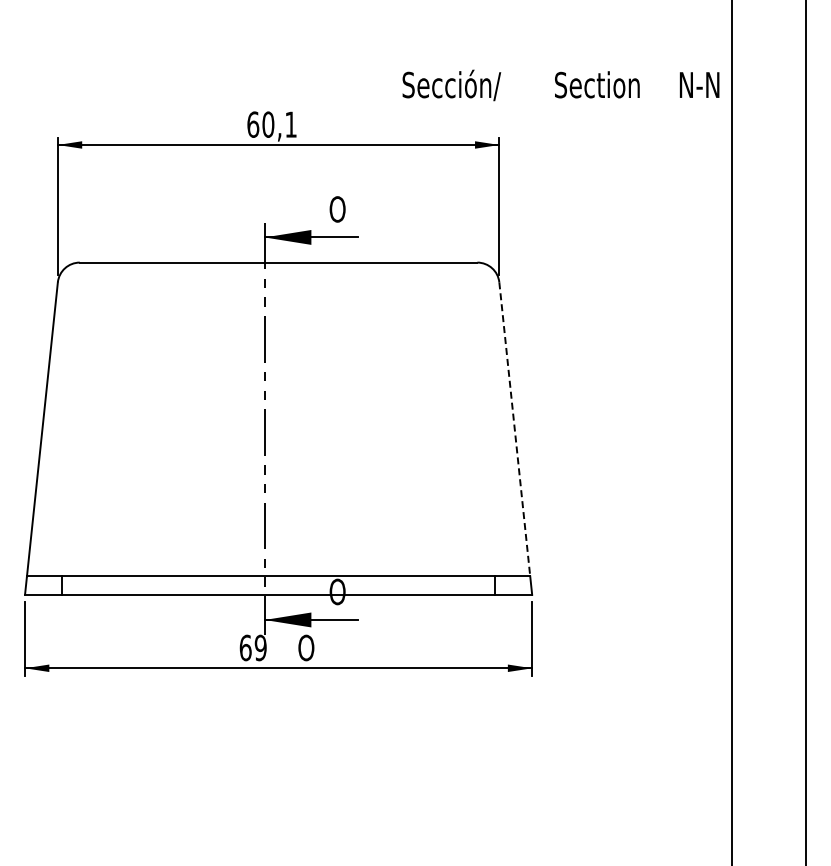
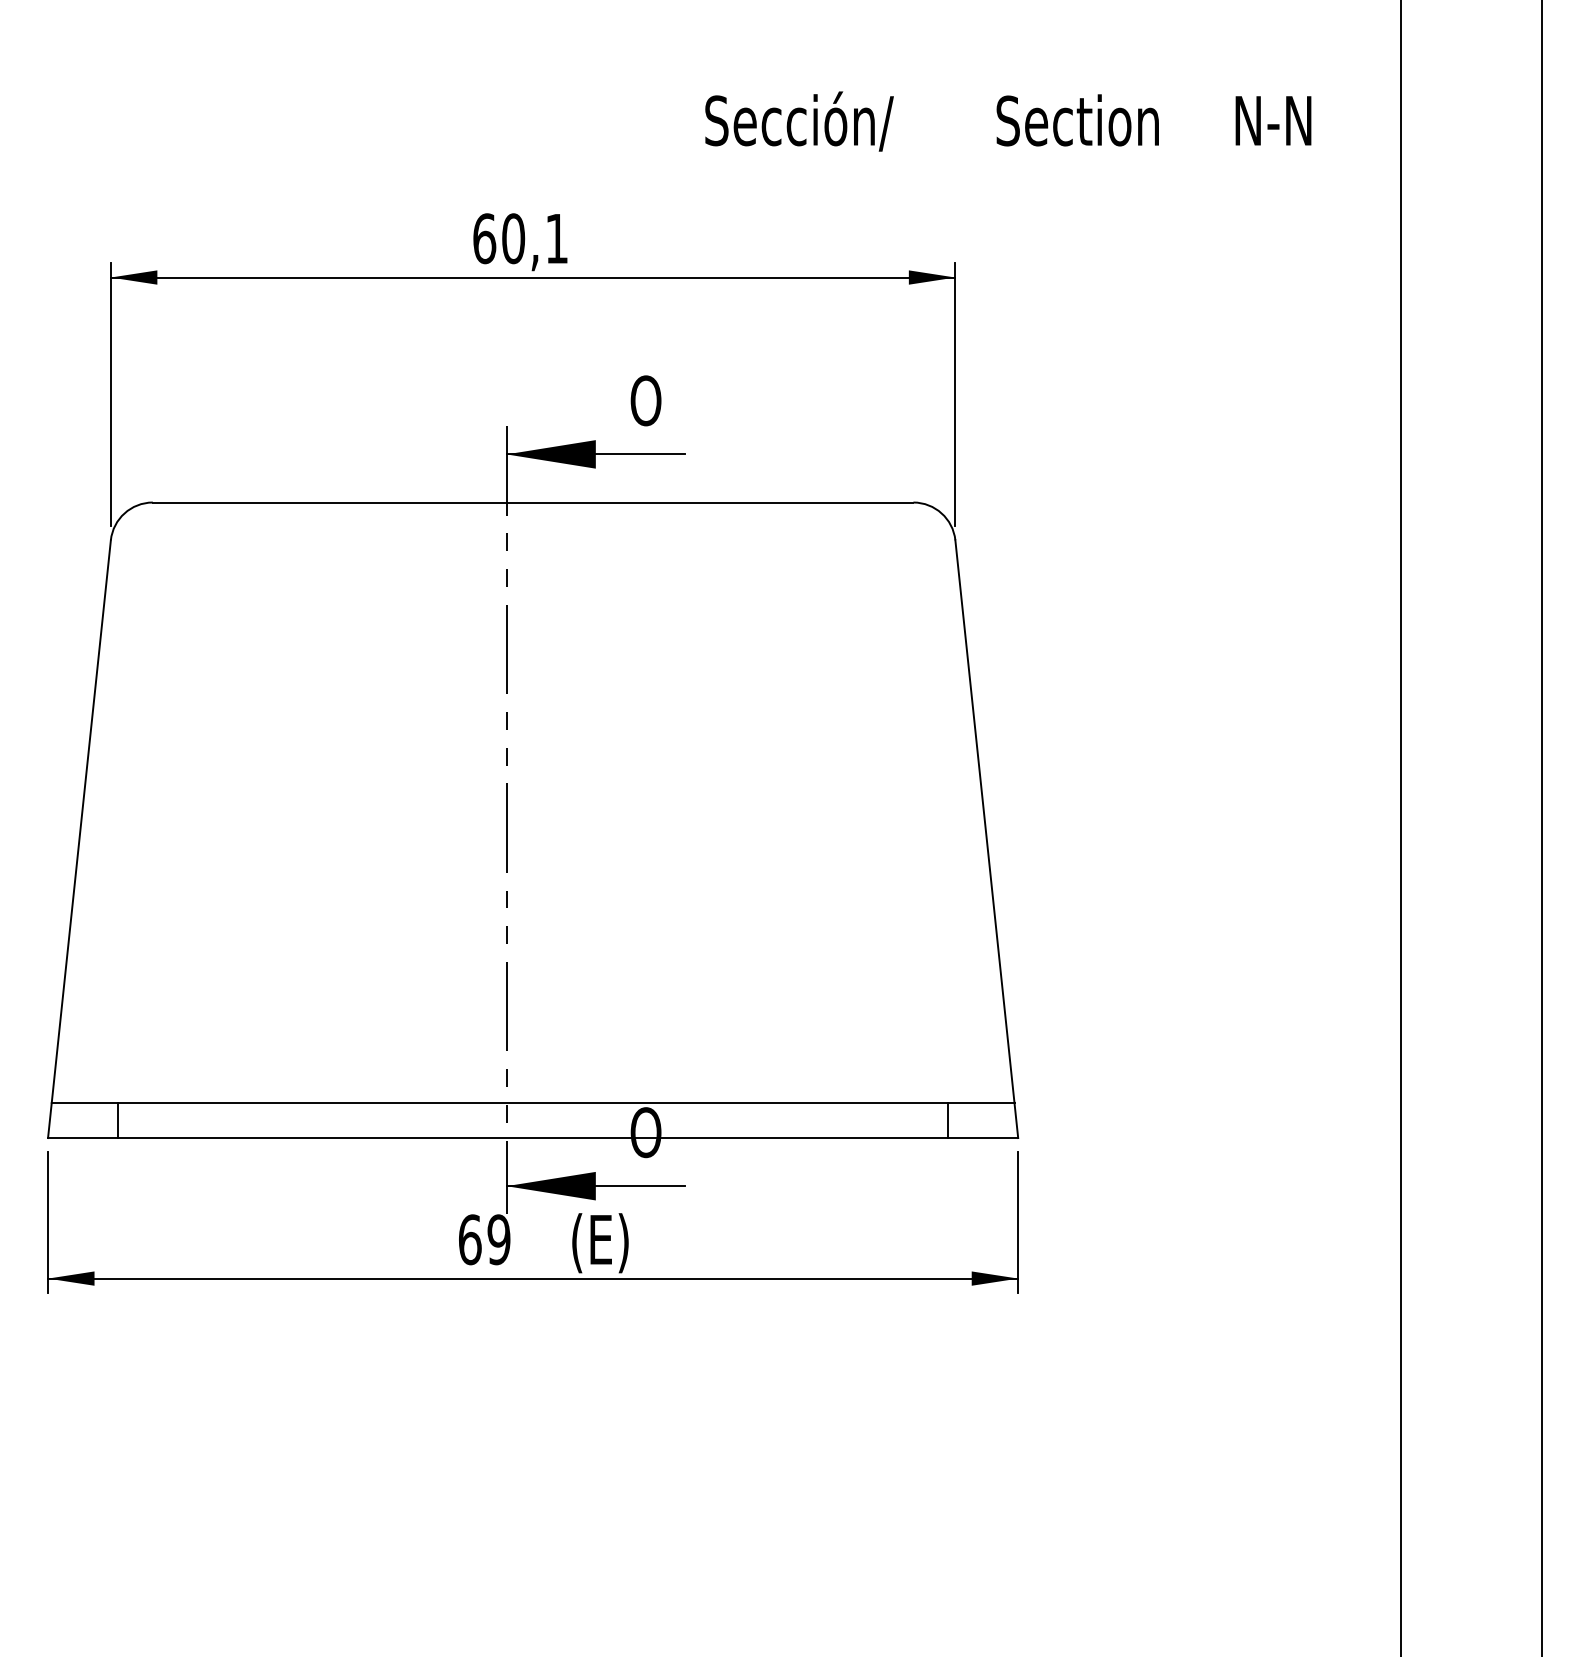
text: (560, 85) -> (1007, 121), moved
line: (514, 429) -> (984, 821), dashed -> solid
text: (313, 649) -> (599, 1242), O -> (E)

